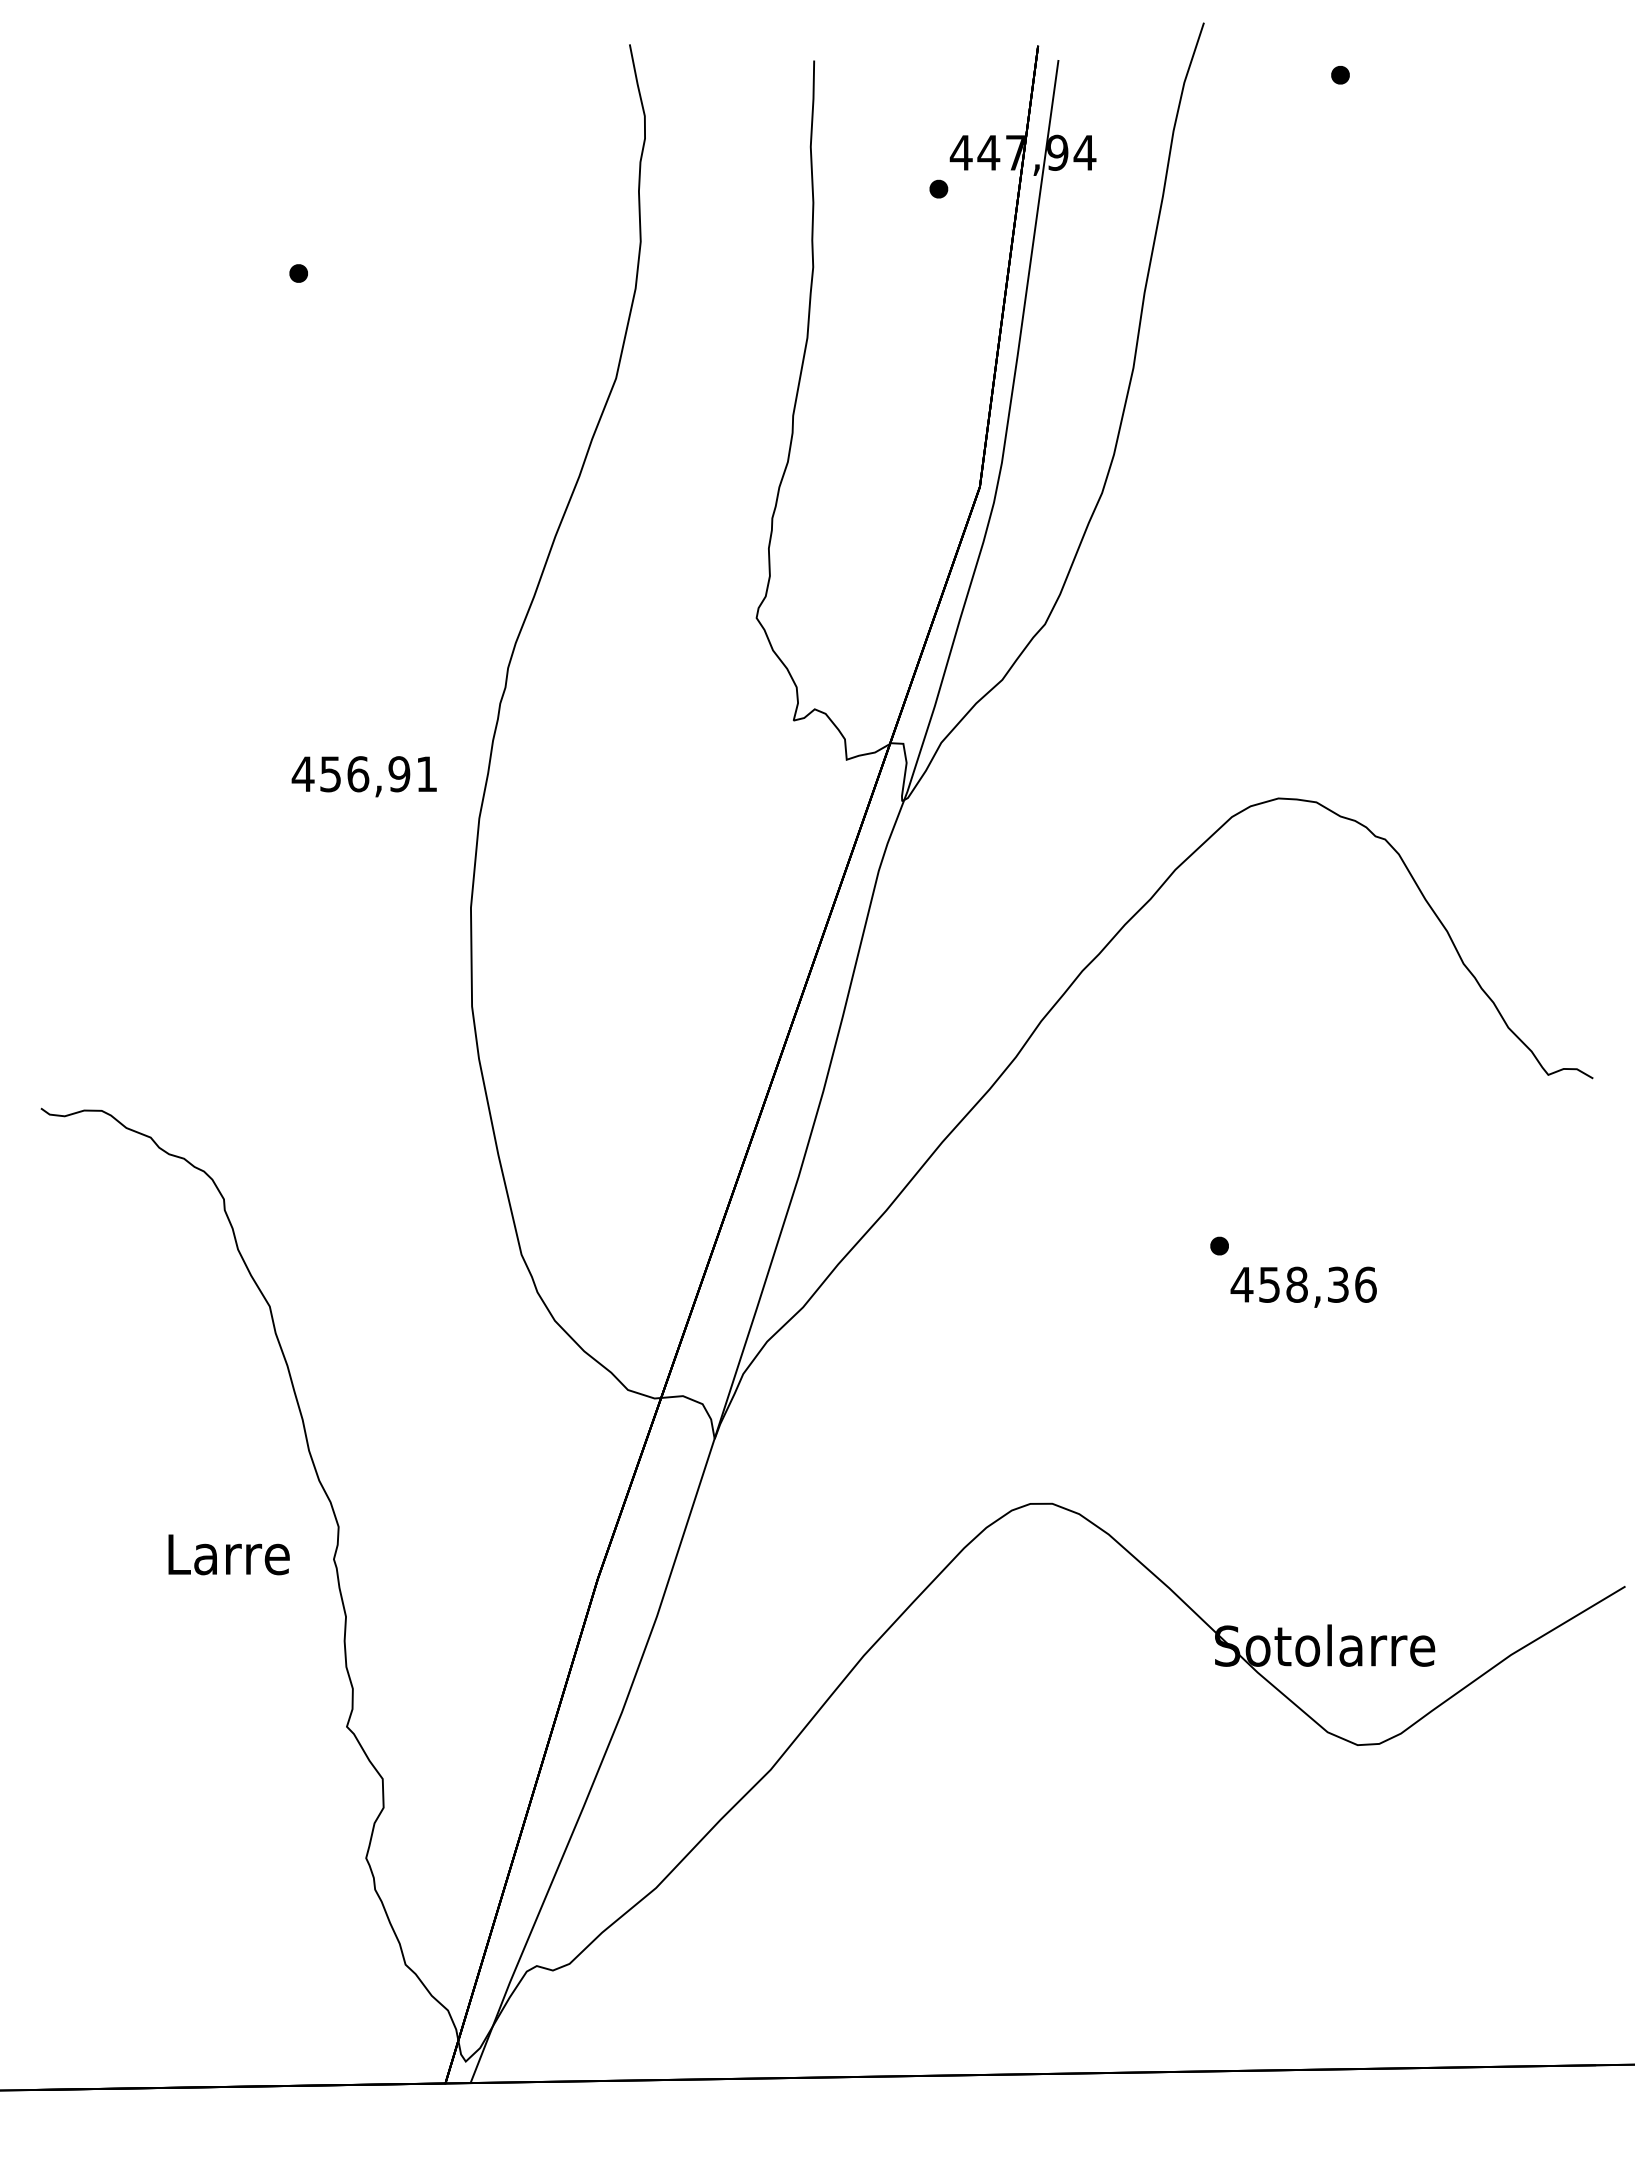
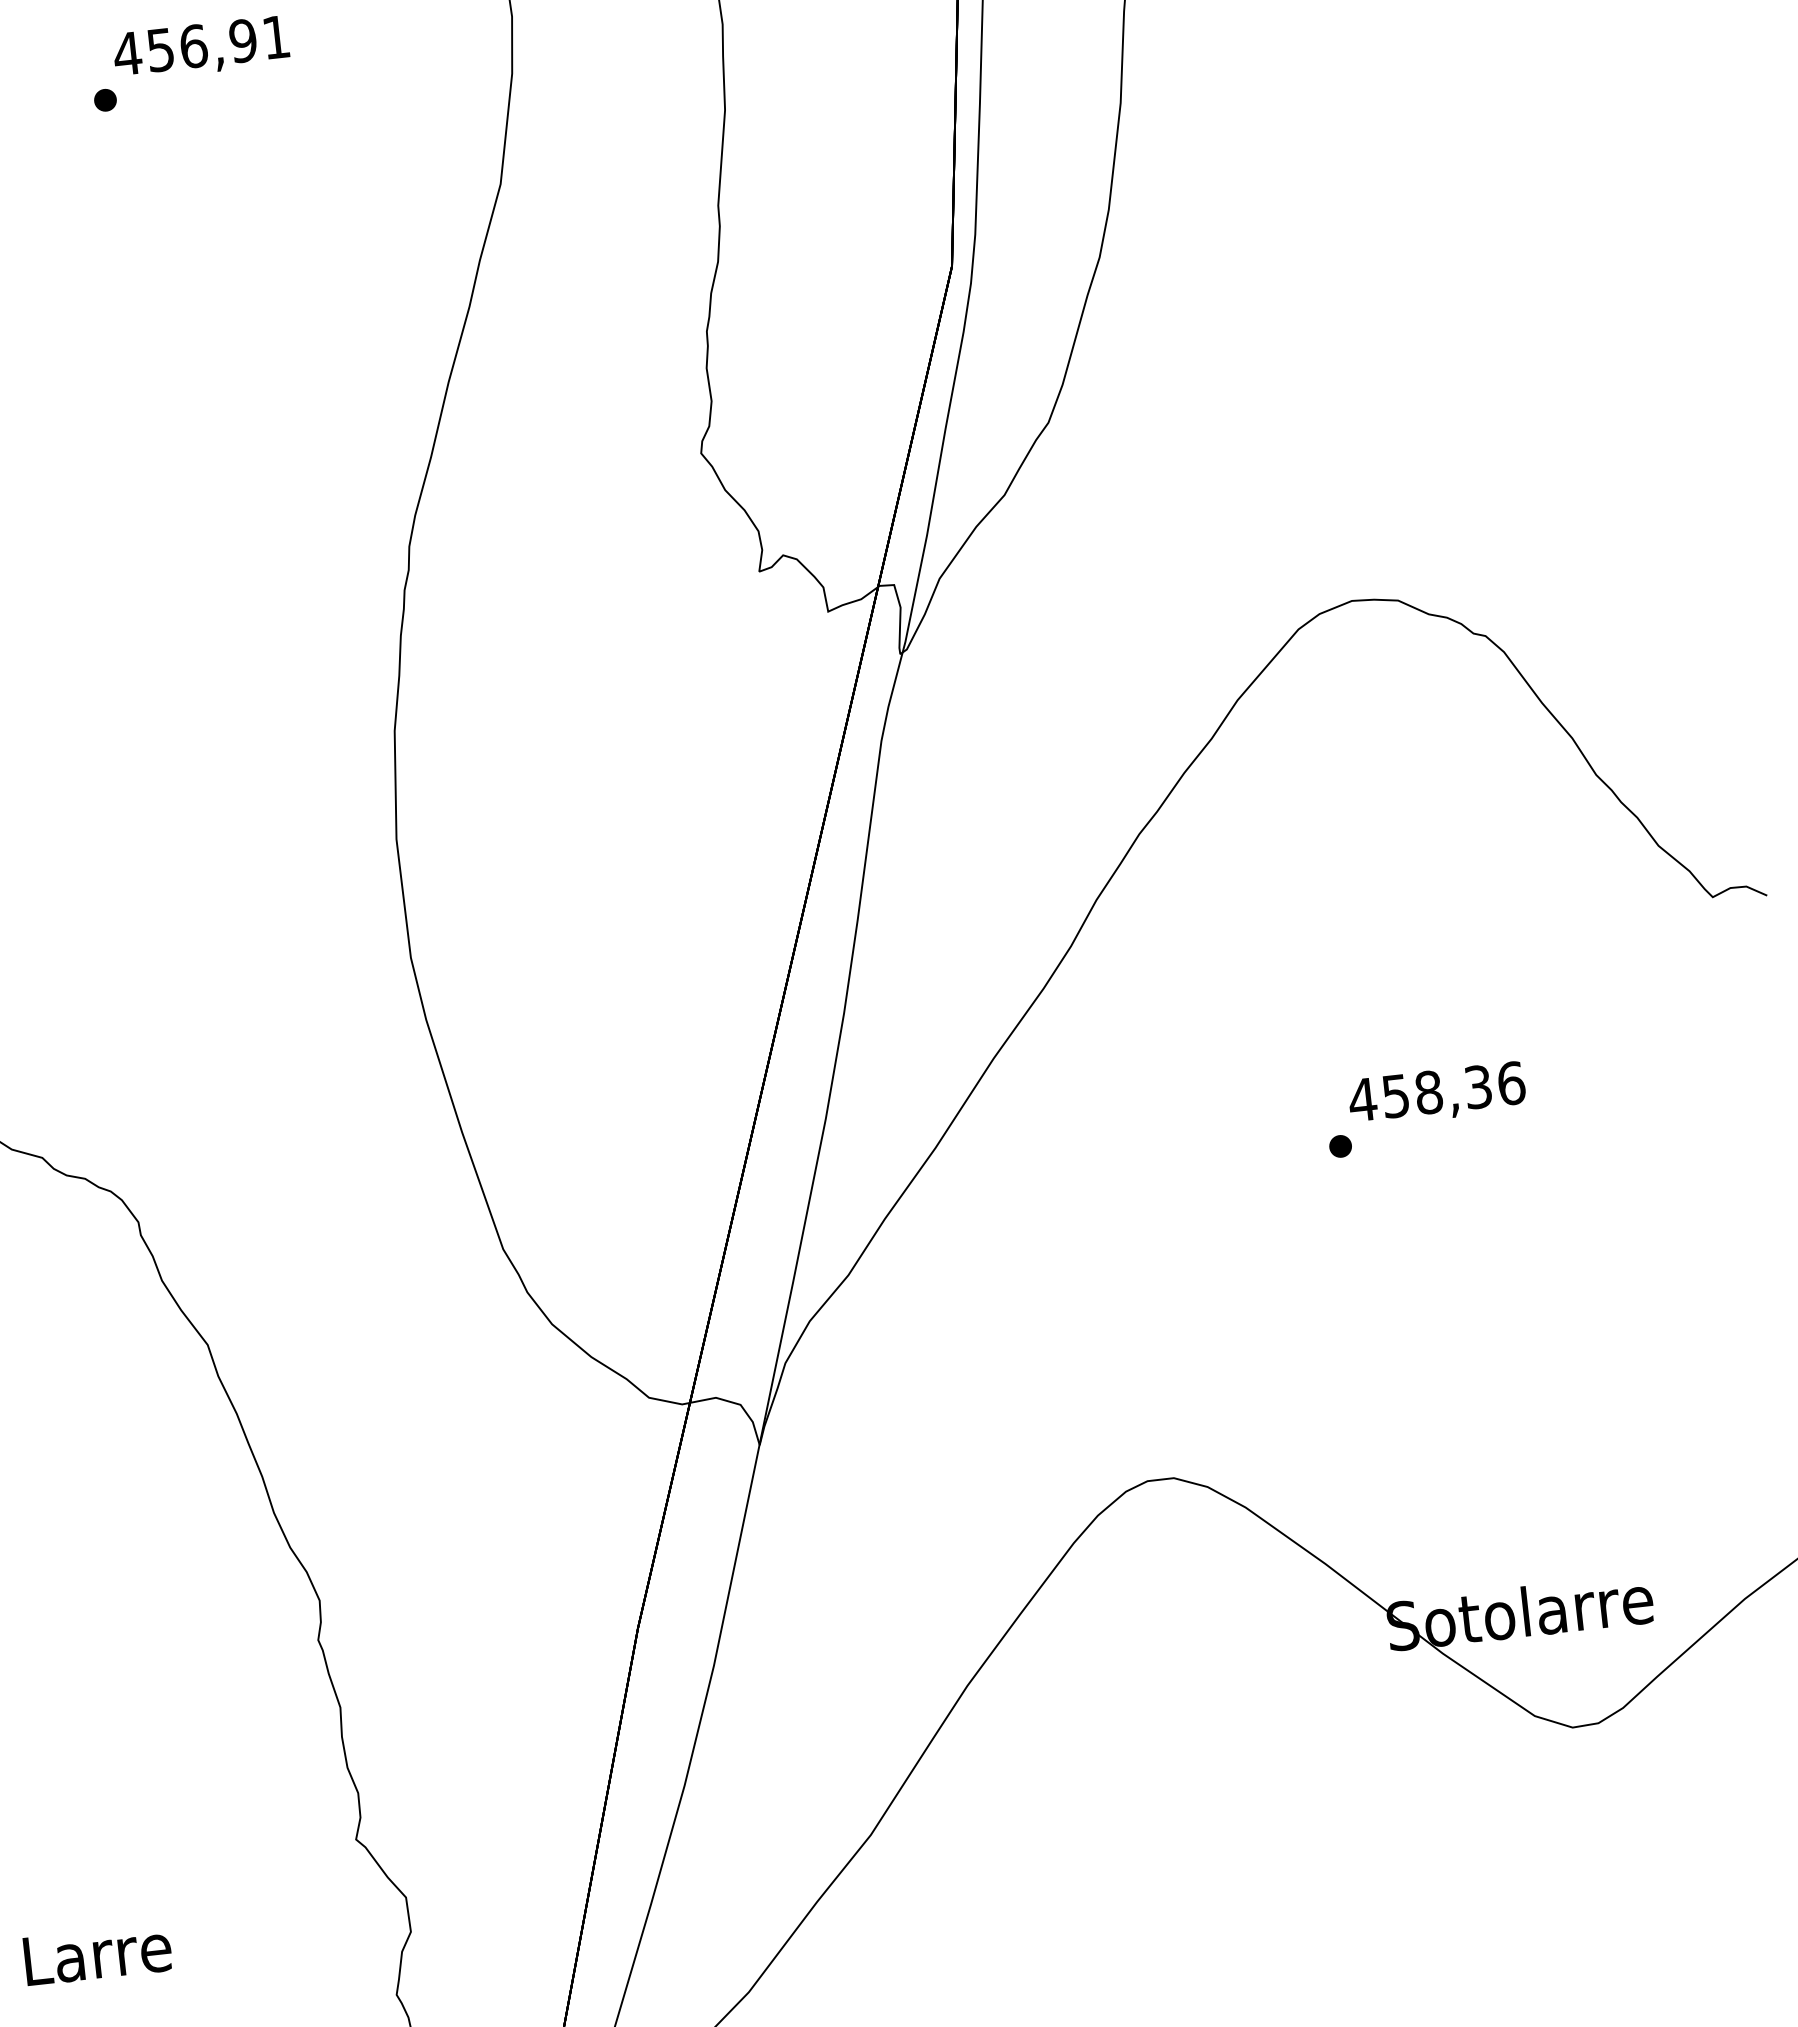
text: (363, 776) -> (200, 48), moved
text: (1303, 1286) -> (1436, 1093), moved
text: (228, 1554) -> (97, 1954), moved

